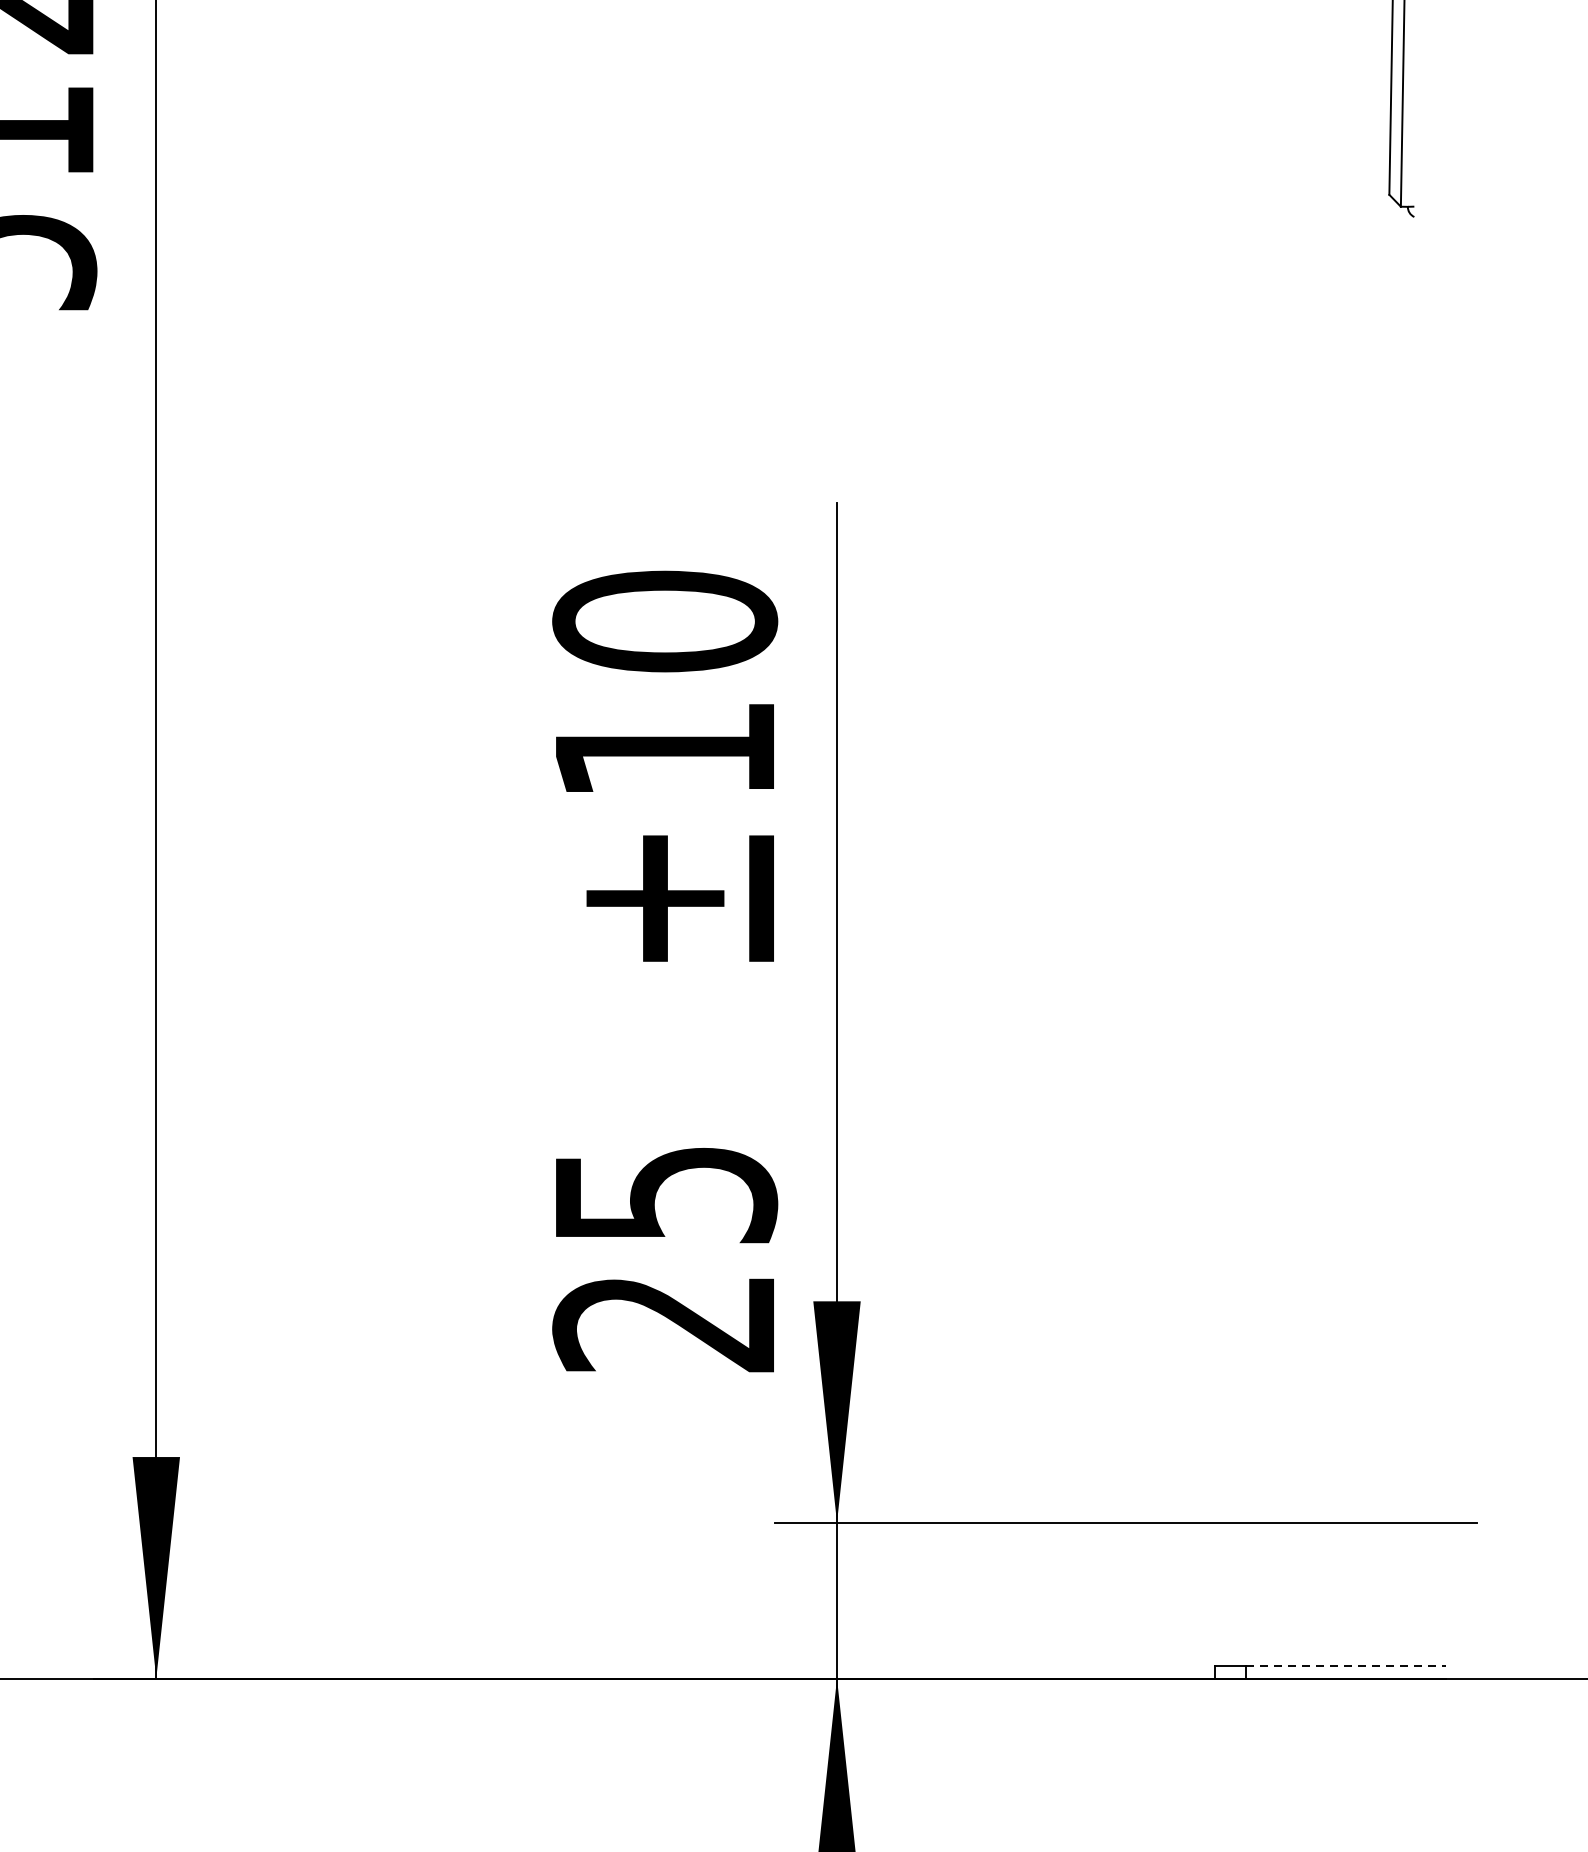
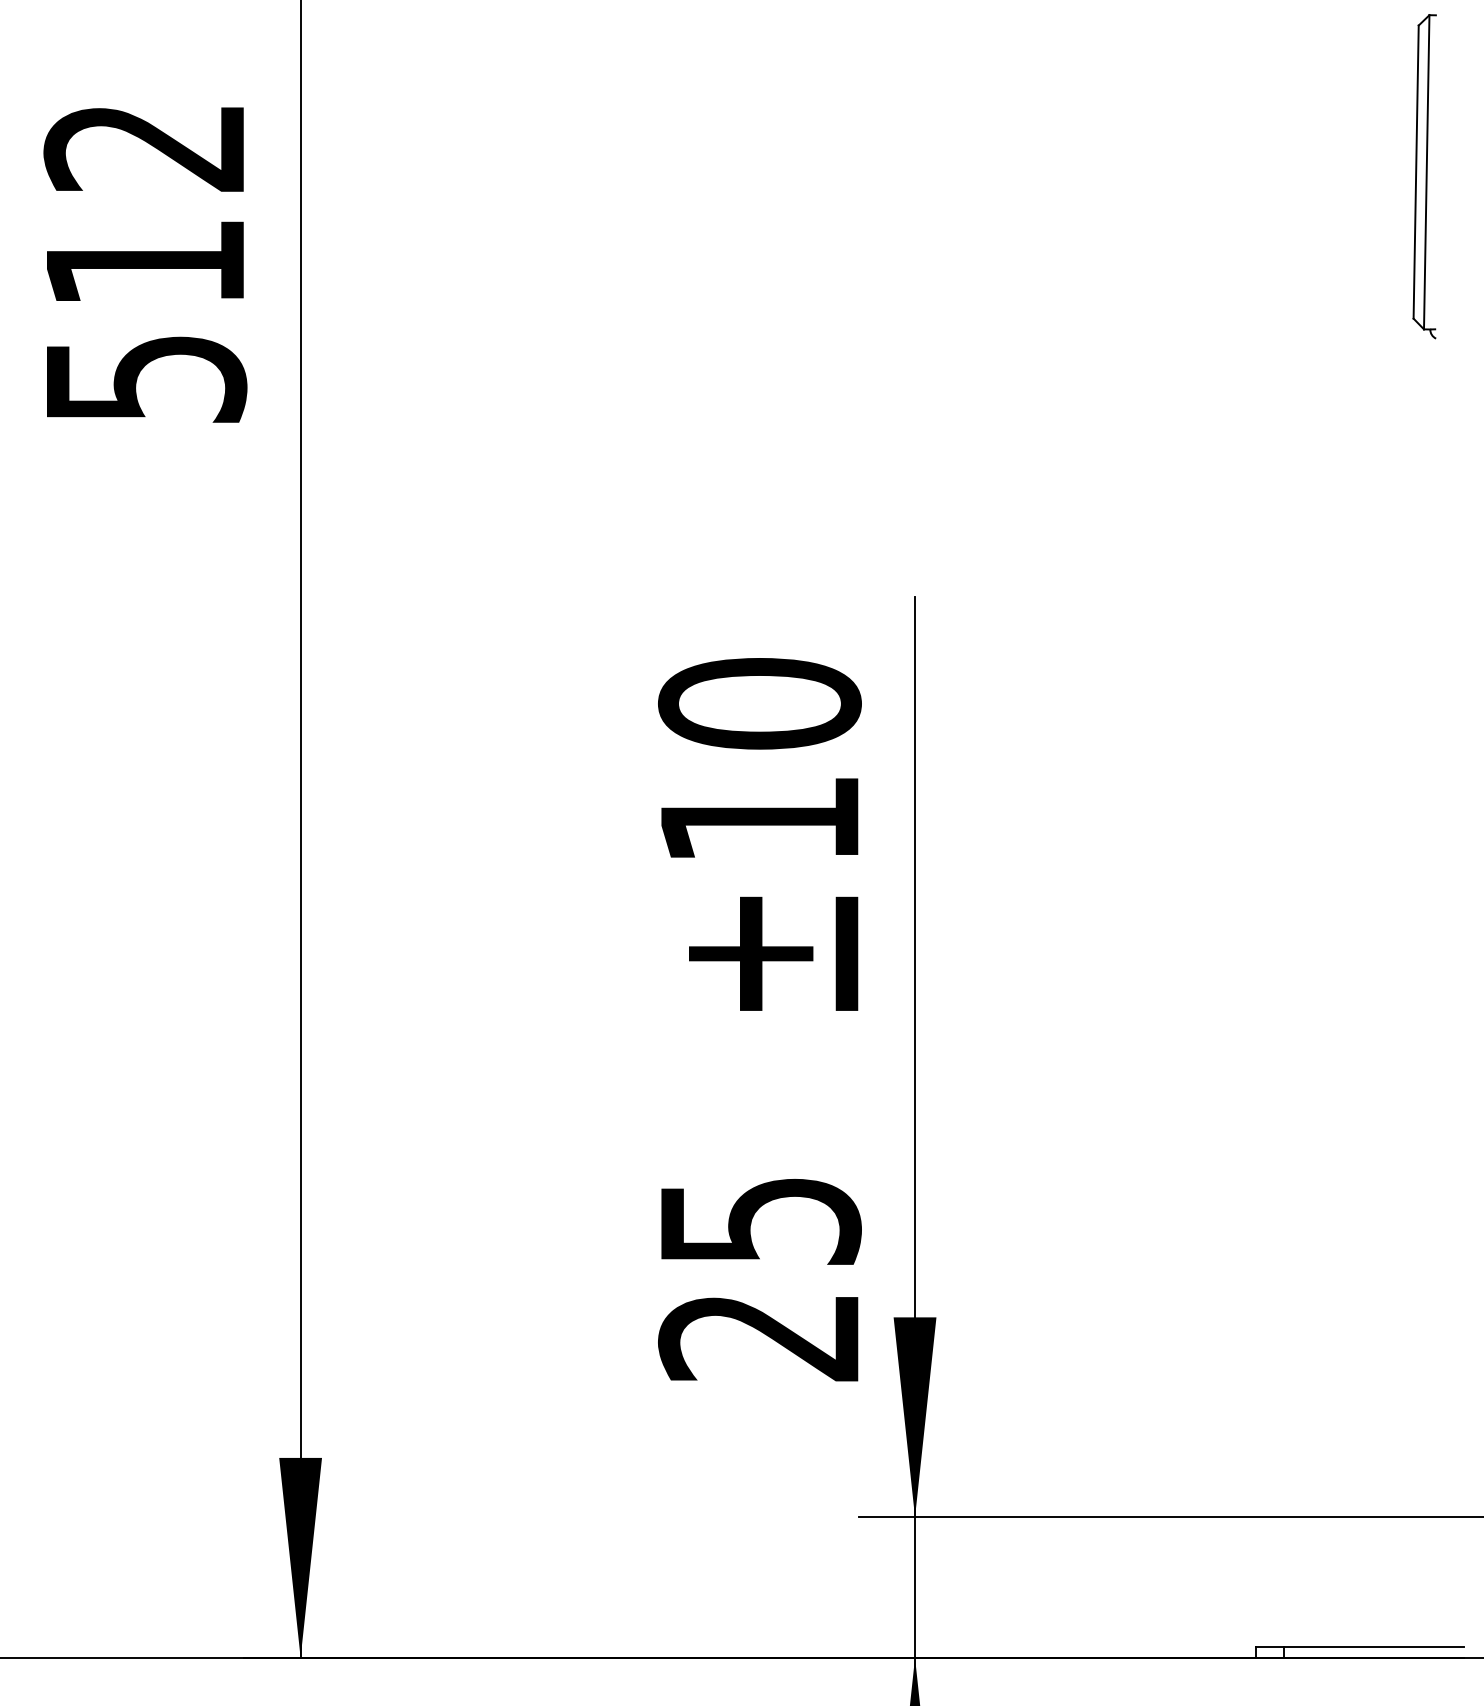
line: (1346, 1665) -> (1374, 1646), dashed -> solid

